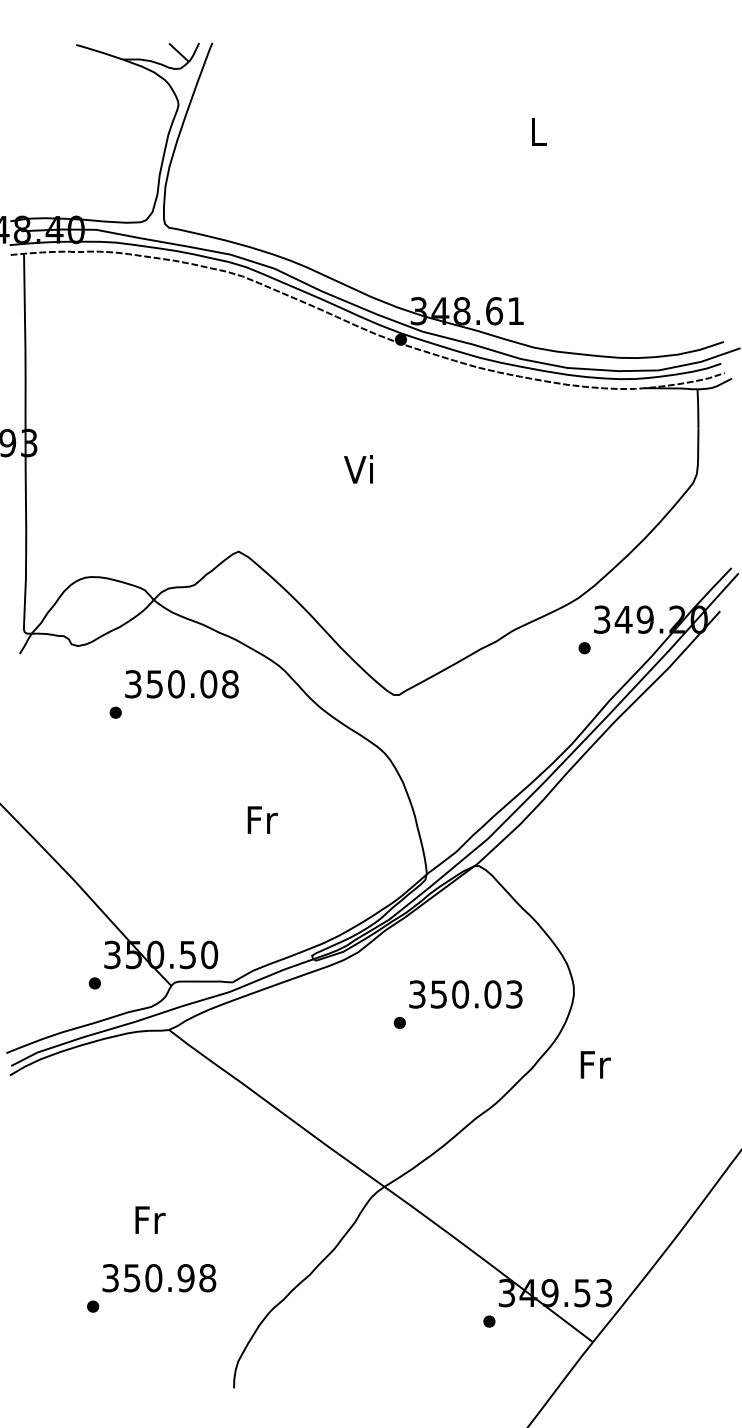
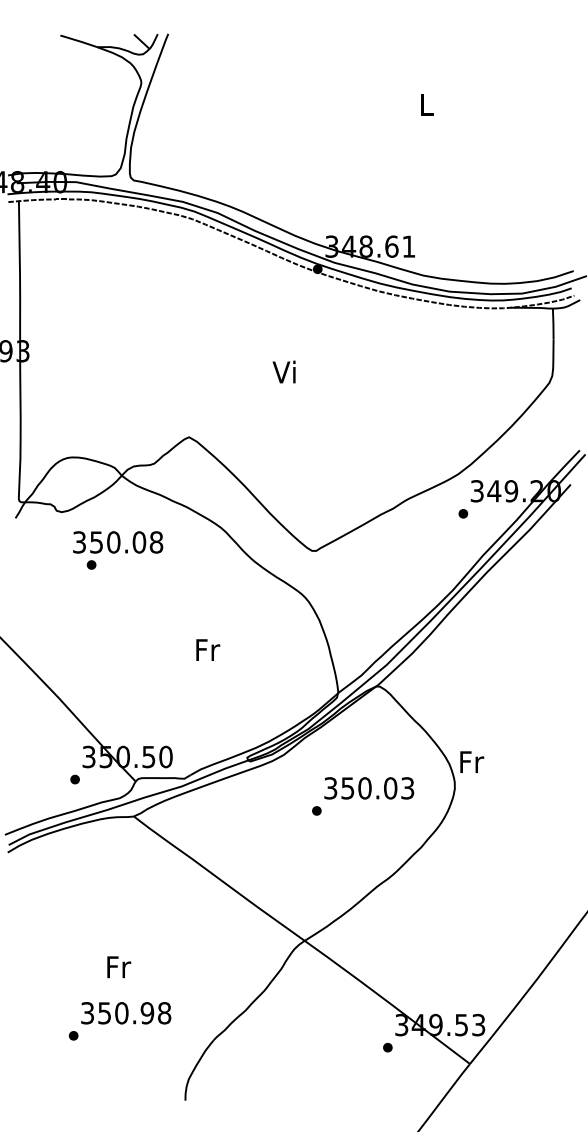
text: (182, 684) -> (118, 542), moved
text: (596, 1064) -> (472, 761), moved

